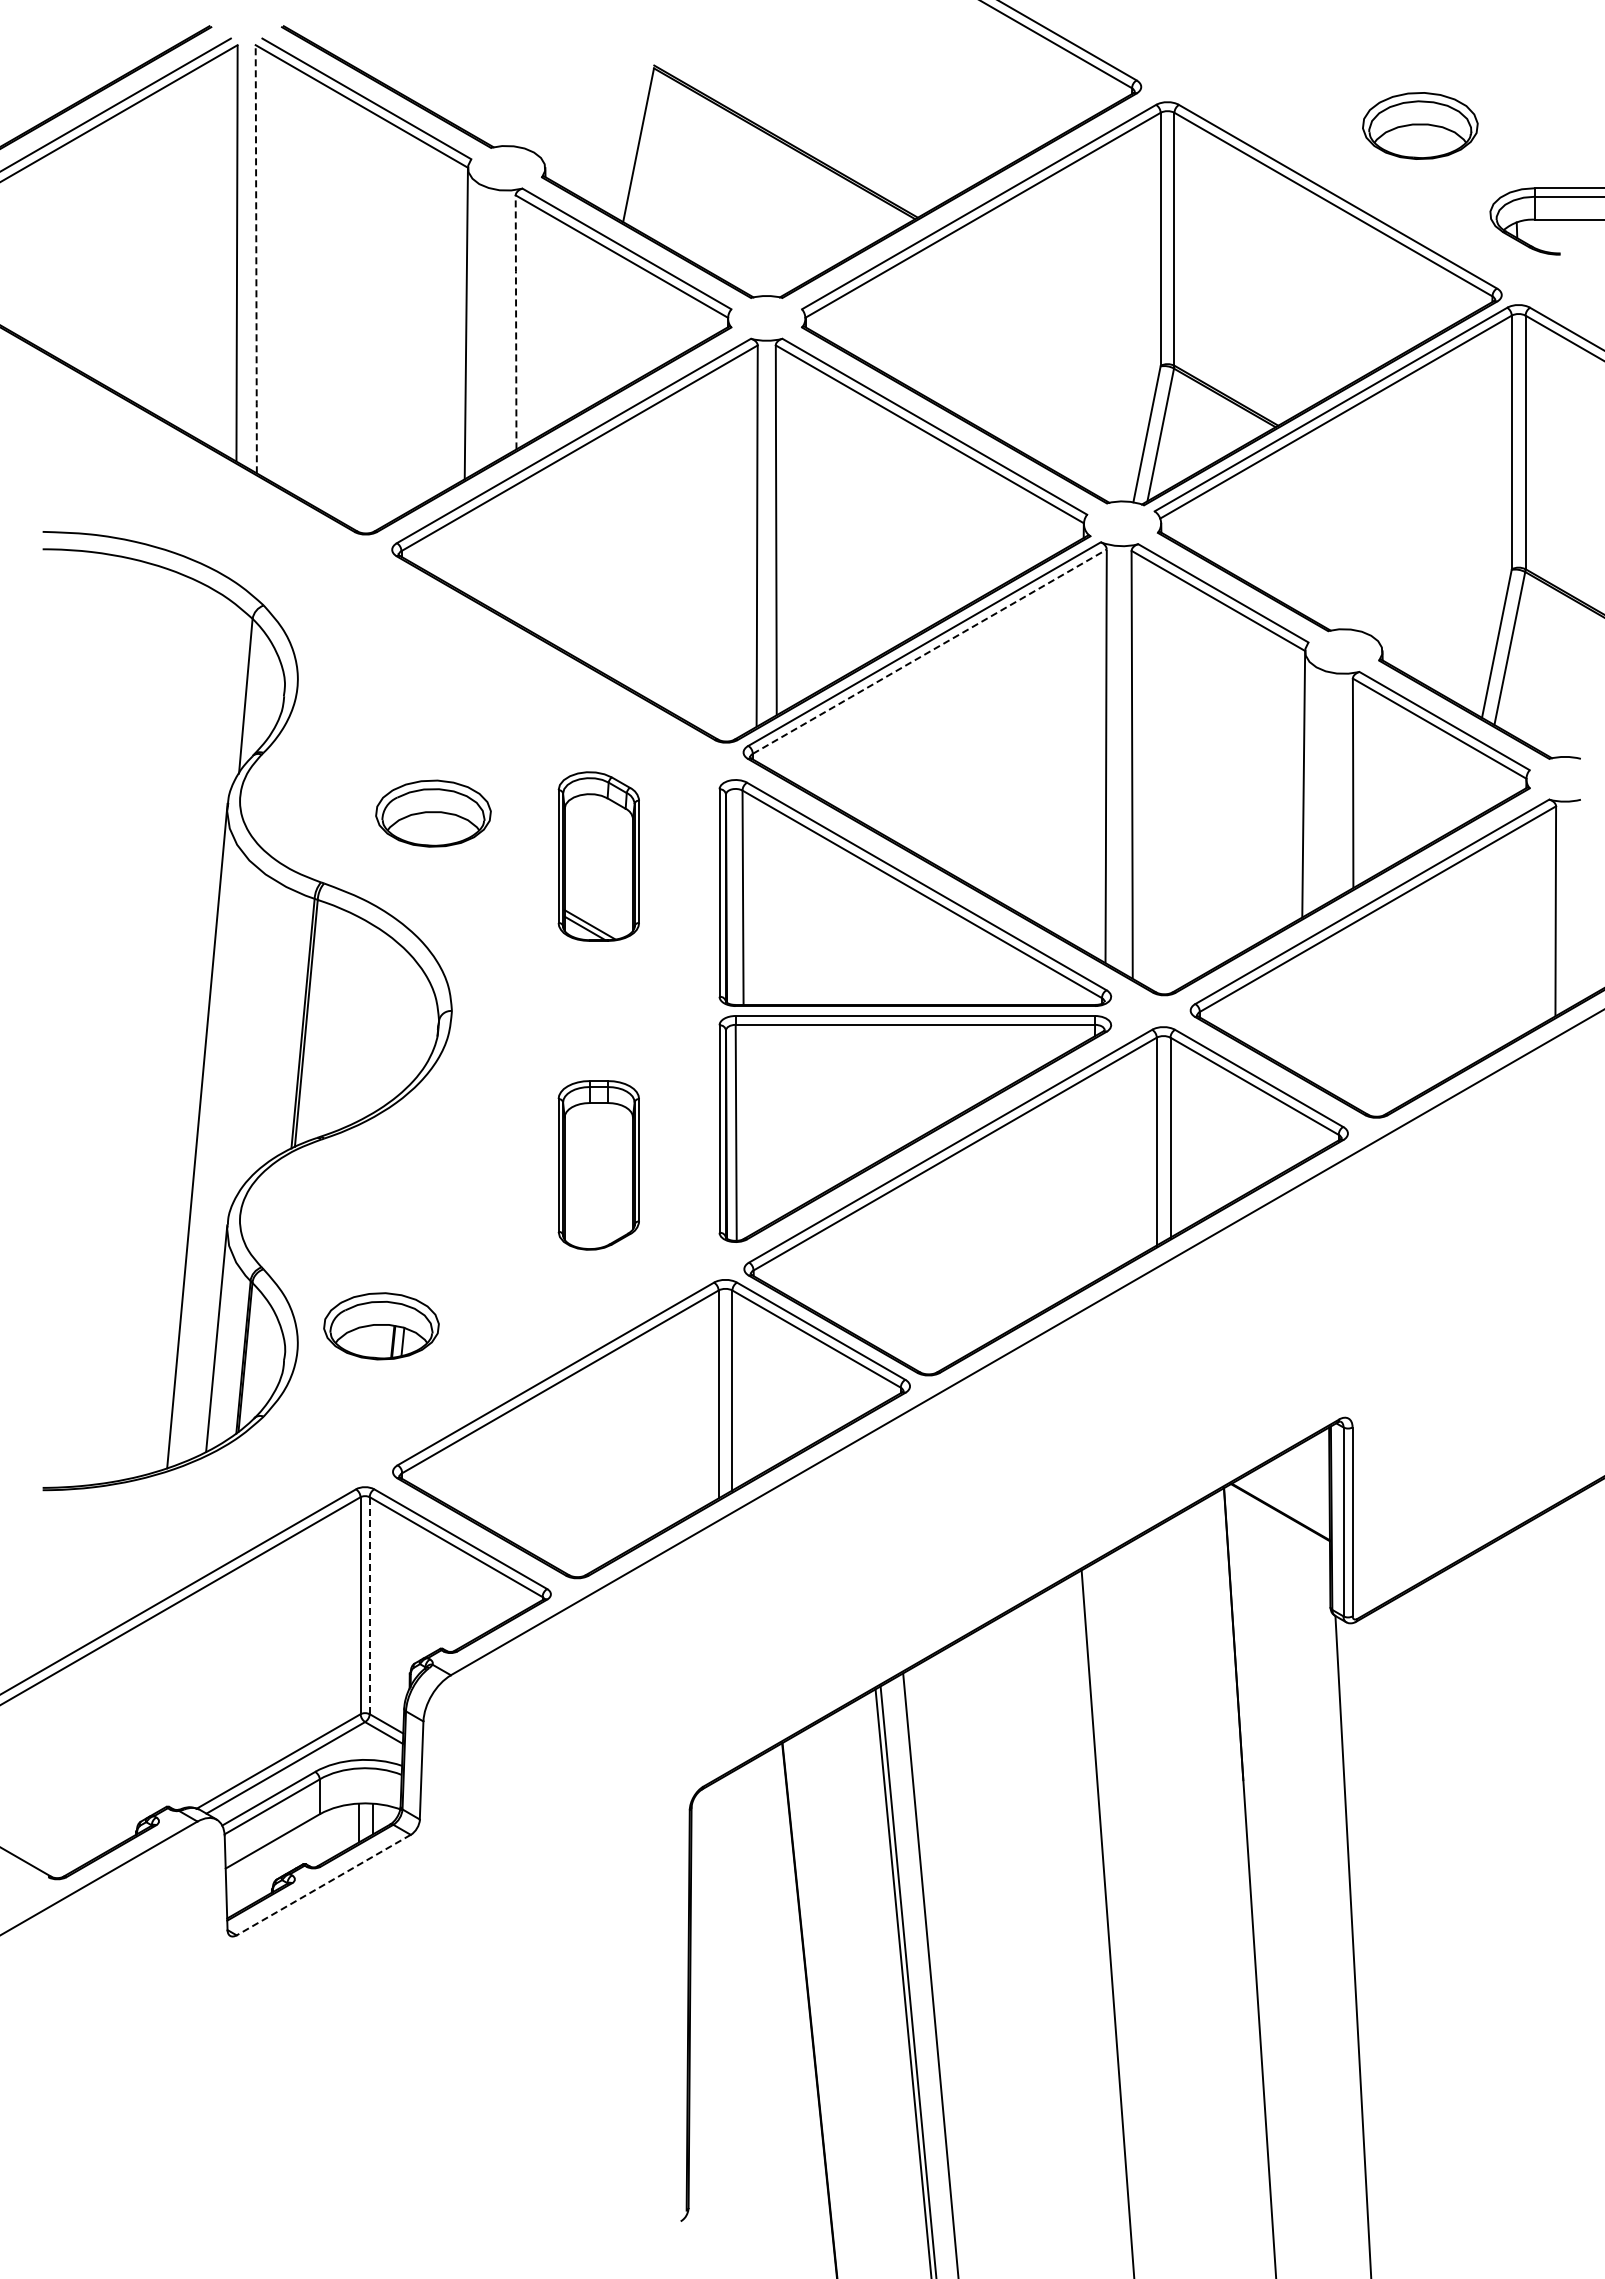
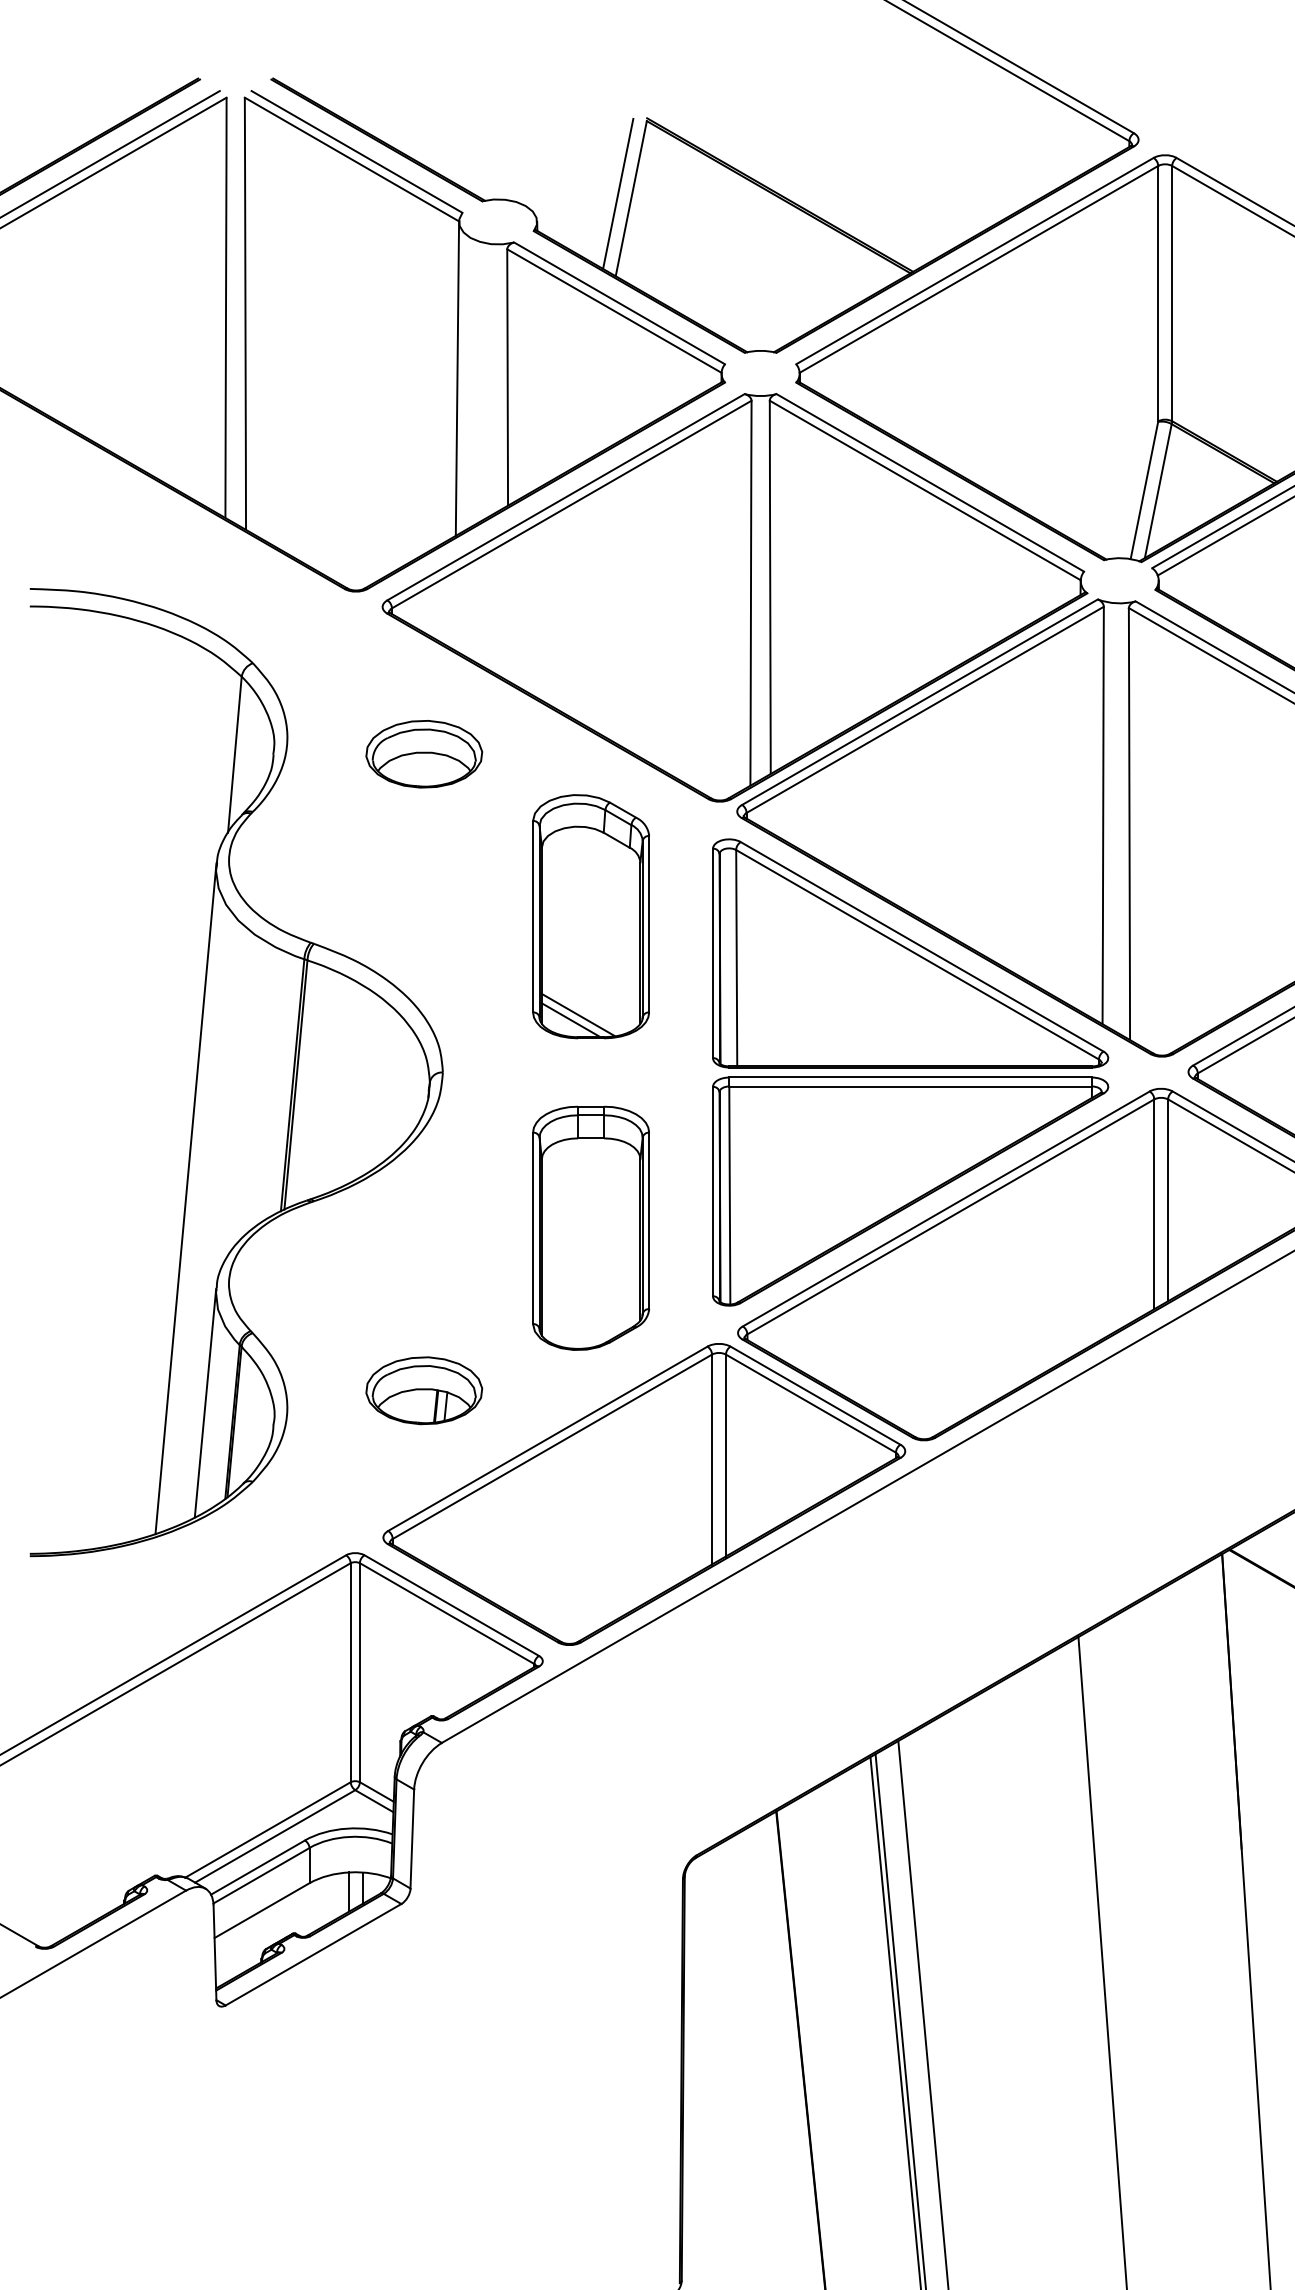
line: (625, 140) -> (618, 193), added
line: (256, 259) -> (245, 314), dashed -> solid
line: (516, 321) -> (508, 376), dashed -> solid
line: (930, 651) -> (925, 709), dashed -> solid
part: (433, 813) -> (424, 754), moved
part: (598, 856) -> (590, 916), size x1.43
part: (598, 1165) -> (590, 1228), size x1.43
part: (381, 1326) -> (424, 1390), moved
line: (369, 1605) -> (359, 1672), dashed -> solid
line: (323, 1885) -> (313, 1955), dashed -> solid

